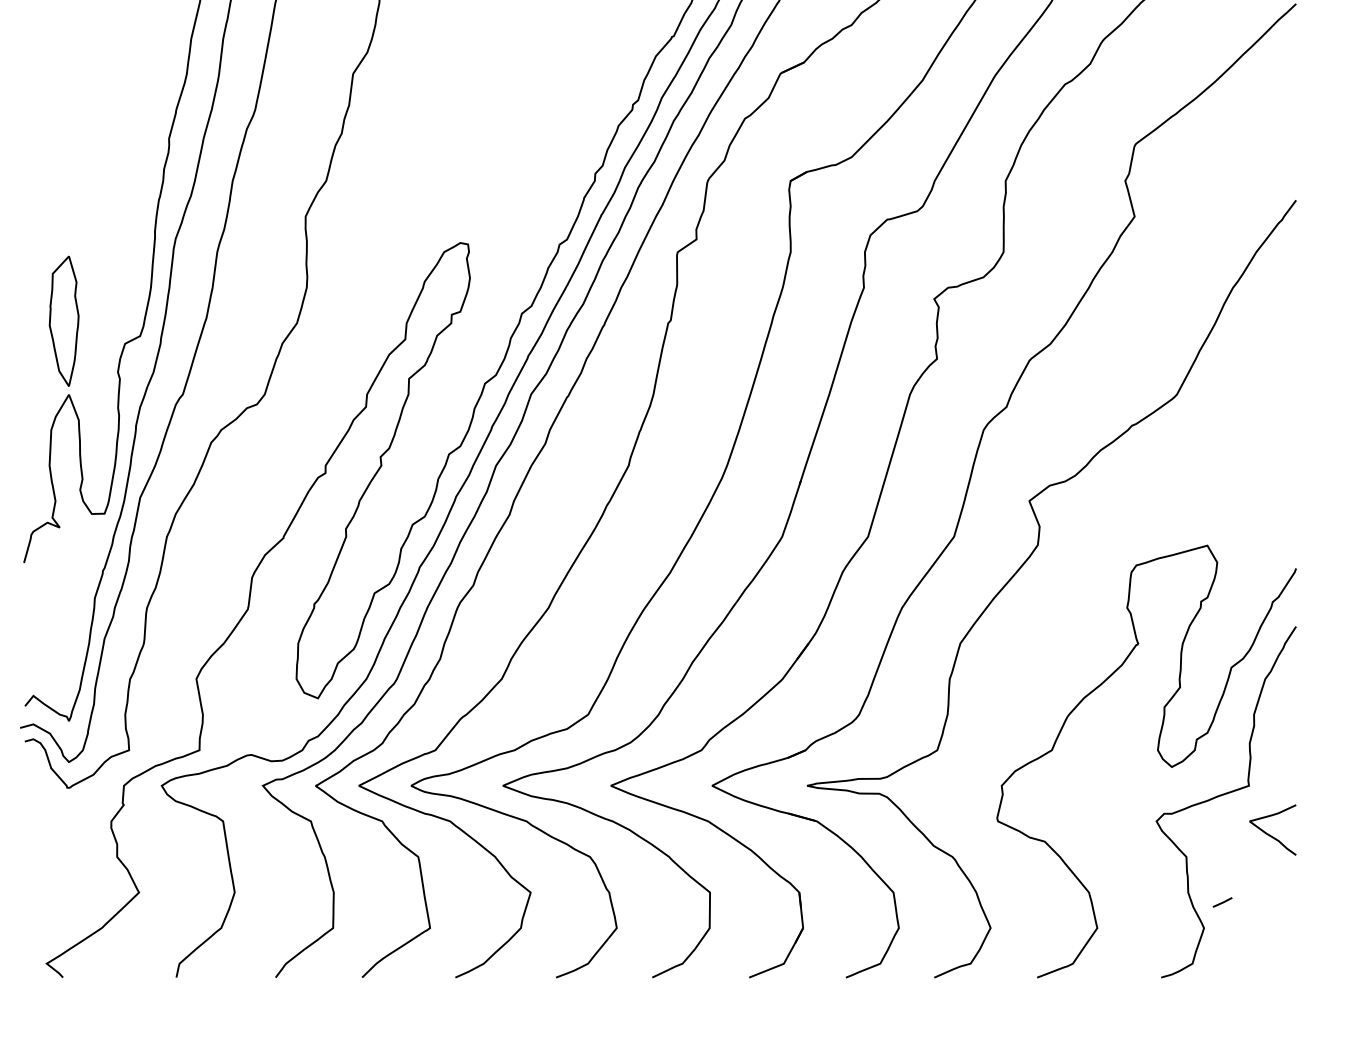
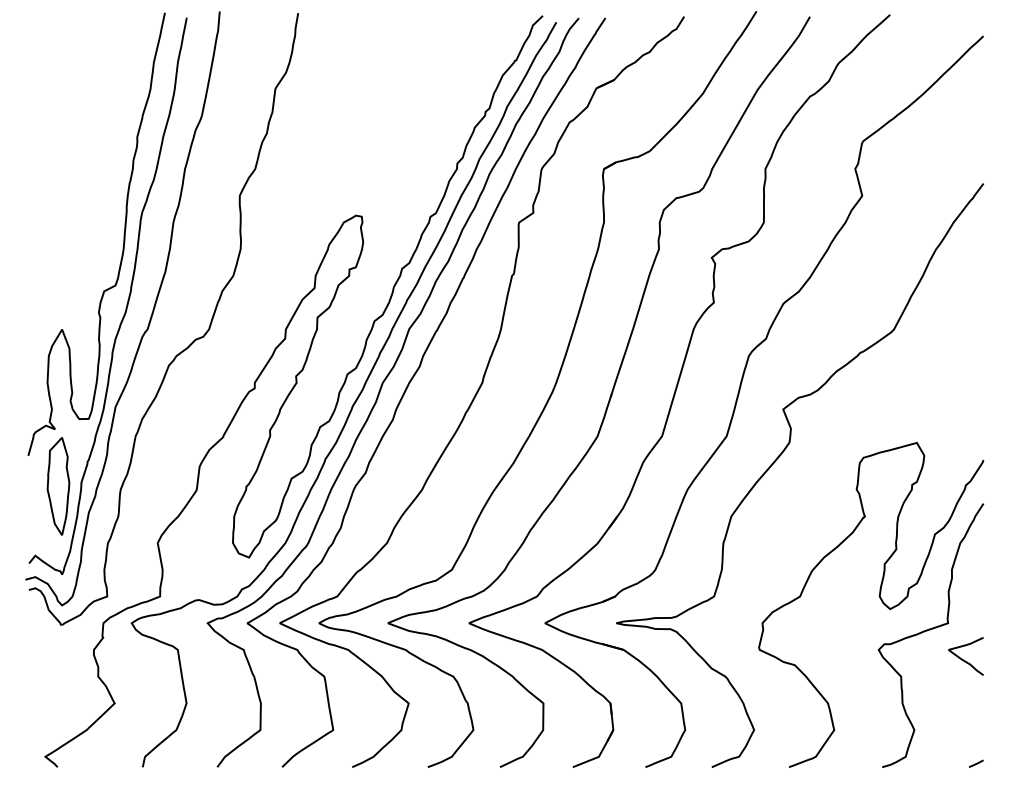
part: (64, 321) -> (58, 486), moved
line: (1221, 902) -> (975, 763), moved

